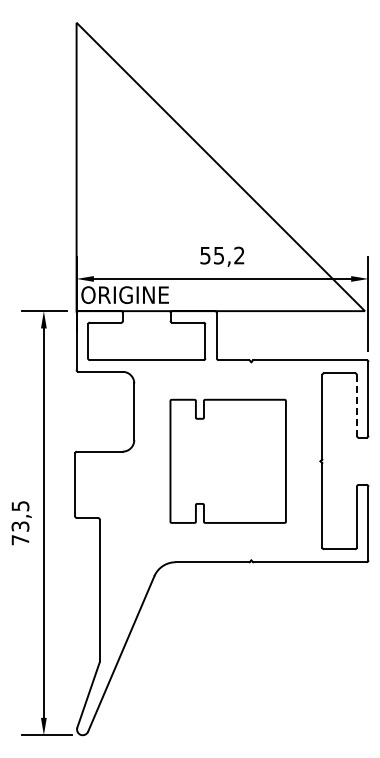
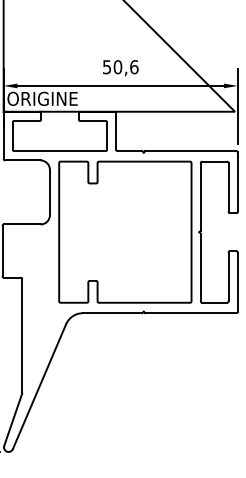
text: (228, 255) -> (125, 67), 55,2 -> 50,6
line: (356, 405) -> (228, 187), dashed -> solid
part: (227, 461) -> (124, 232), size x1.43

